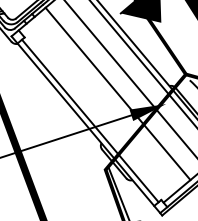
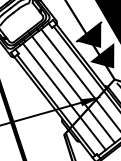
fill: (164, 35) -> (102, 55), added
line: (101, 105) -> (63, 96), added

